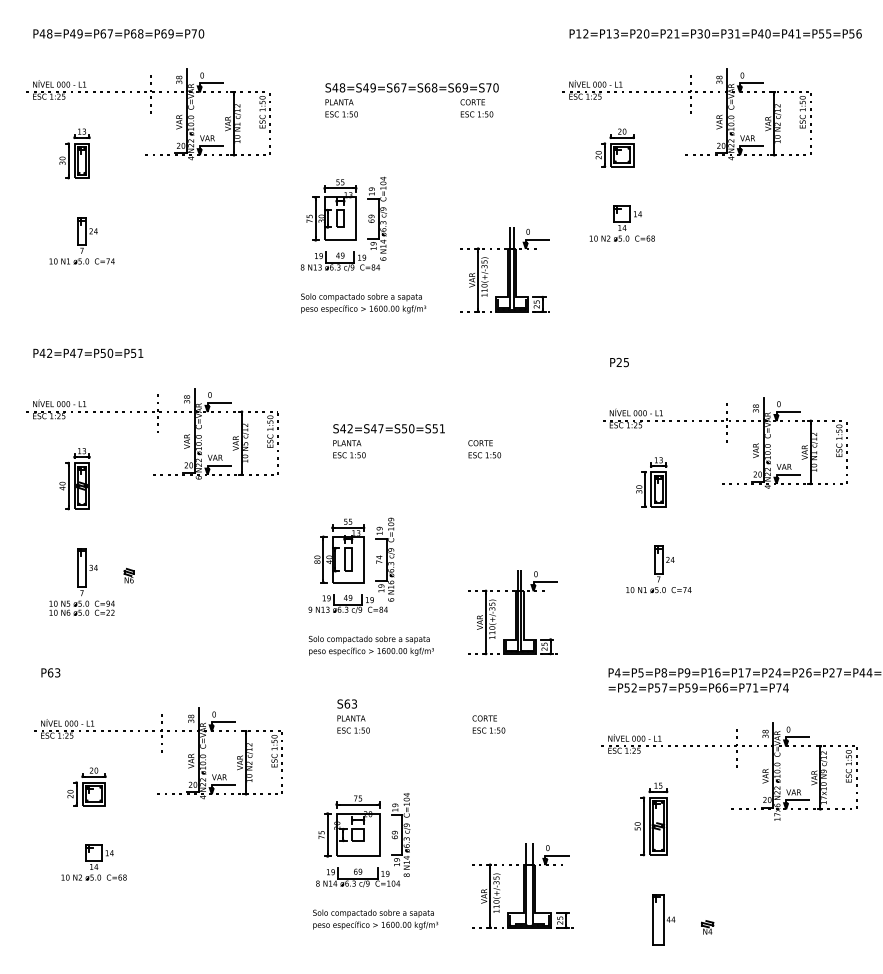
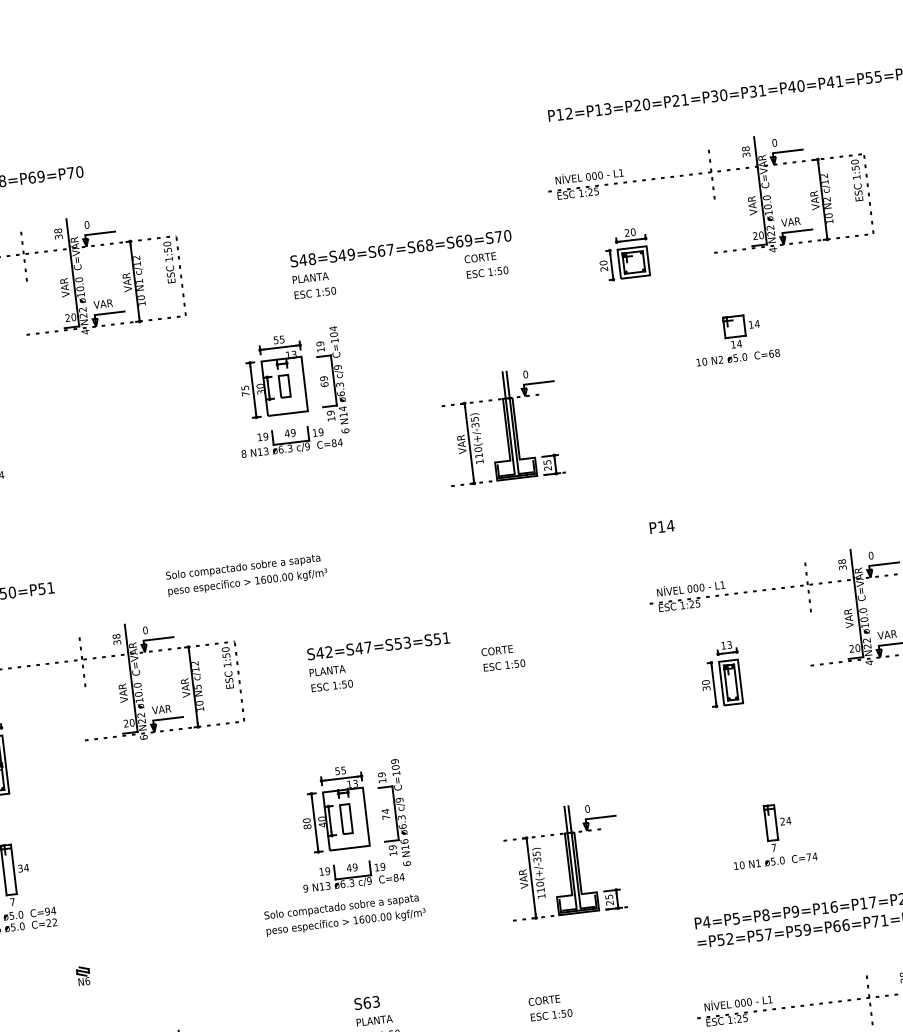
text: (411, 100) -> (402, 264), moved
part: (621, 223) -> (734, 338), moved
text: (363, 303) -> (246, 575), moved
text: (622, 362) -> (665, 526), P25 -> P14
text: (411, 428) -> (407, 642), S42=S47=S50=S51 -> S42=S47=S53=S51
part: (658, 569) -> (772, 835), moved
part: (128, 575) -> (82, 975), moved
text: (371, 645) -> (345, 914), moved

